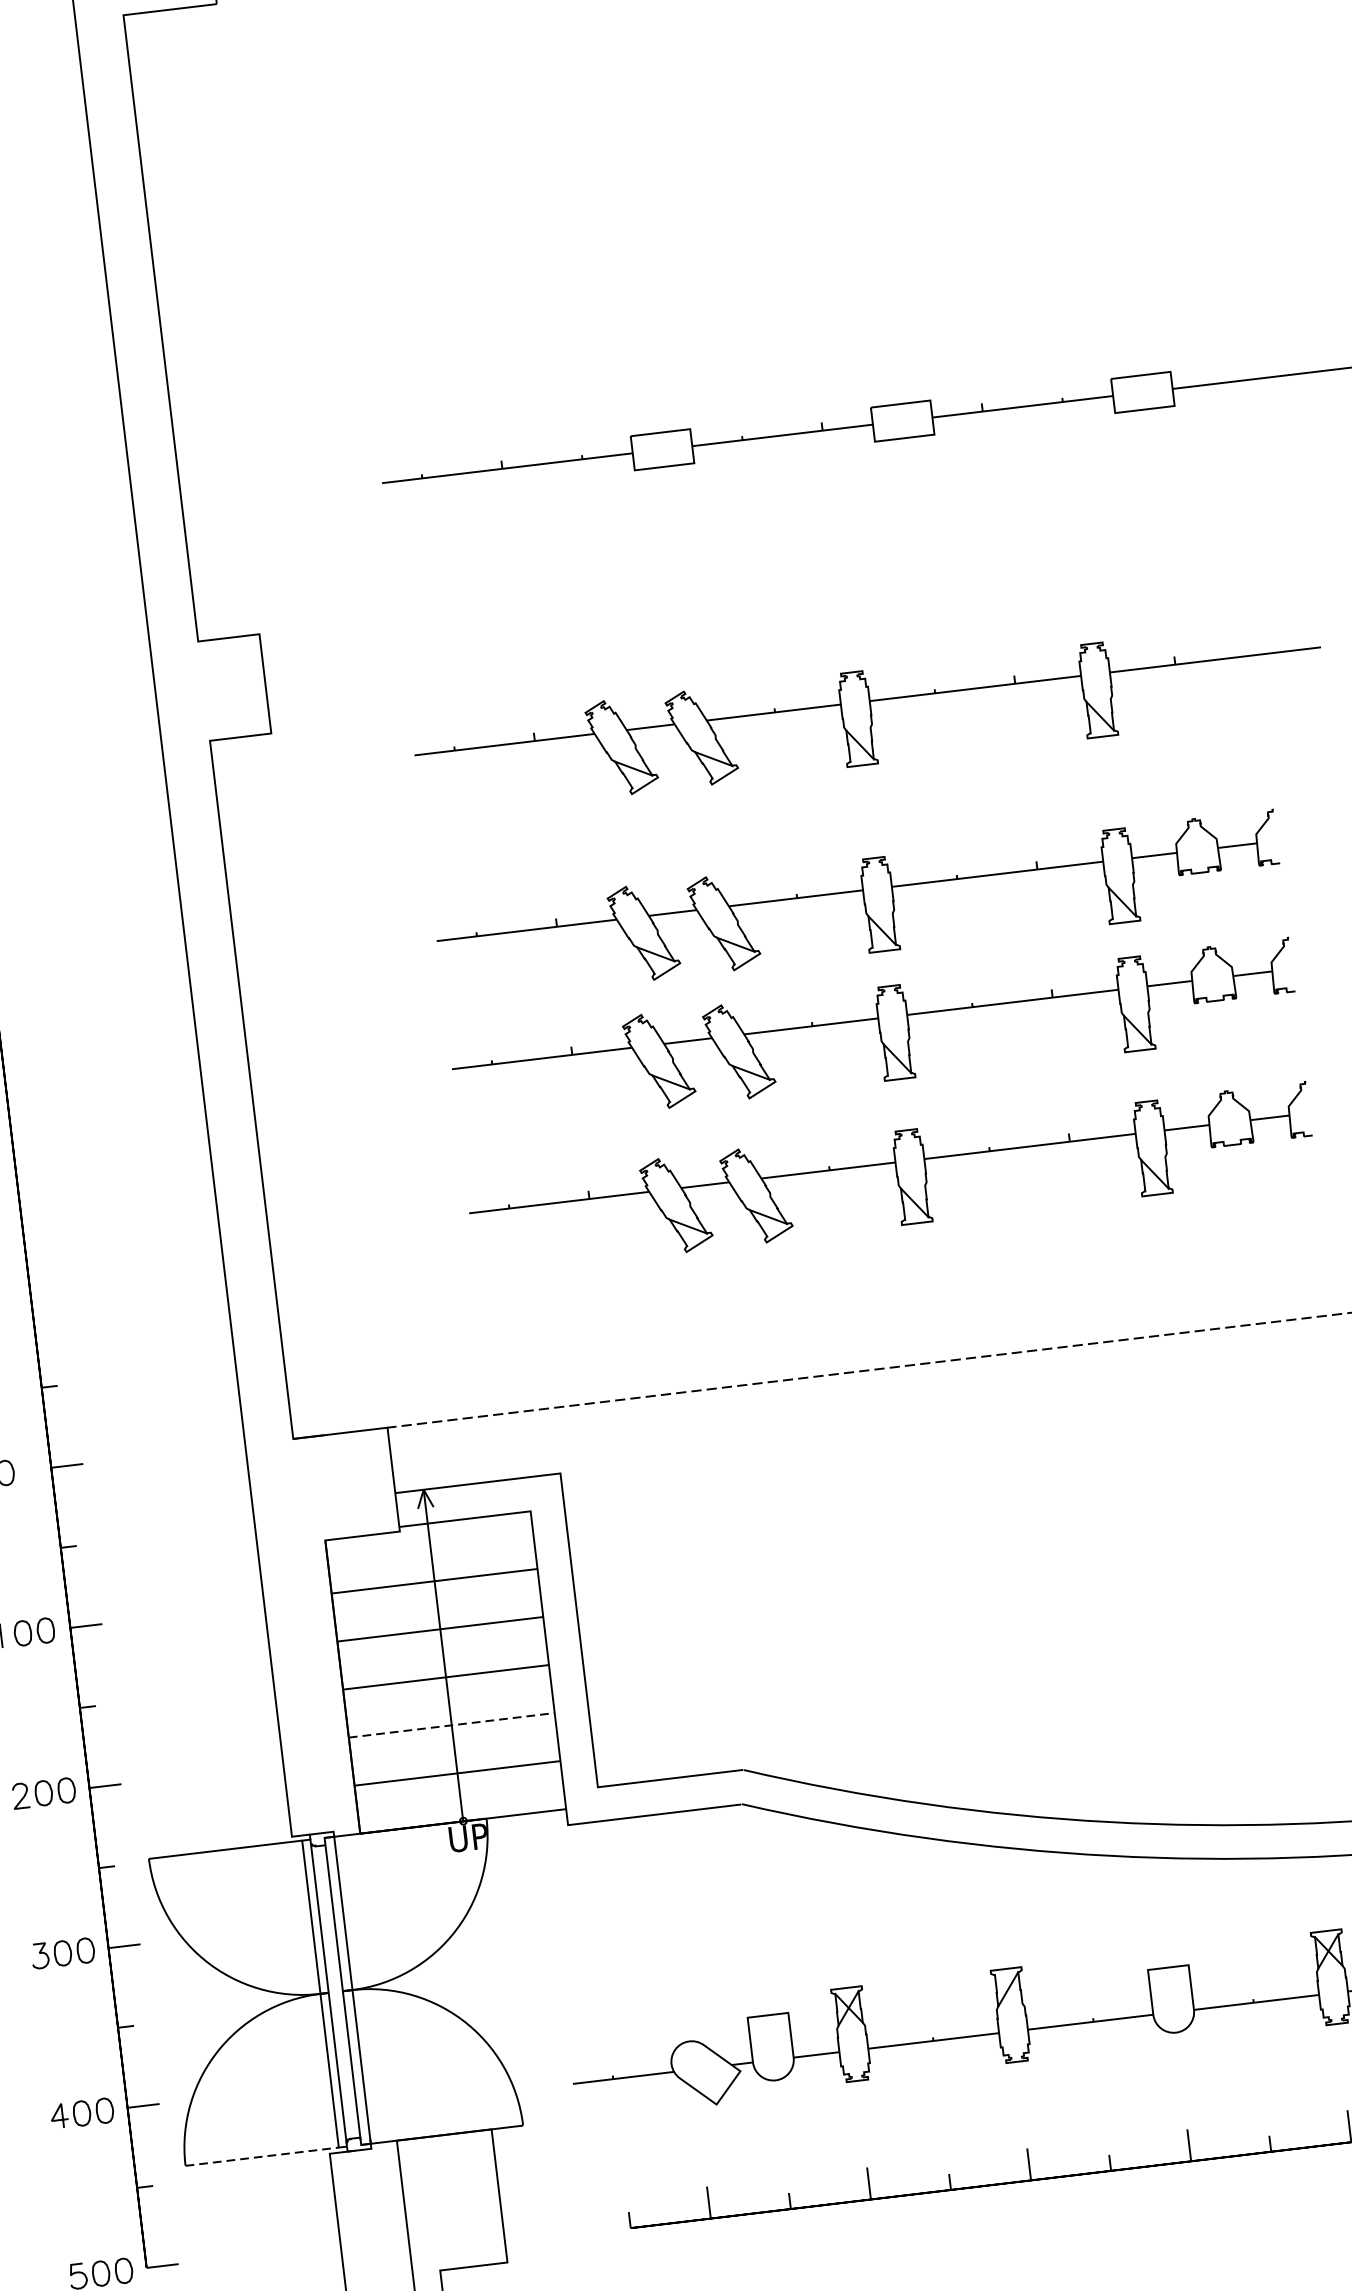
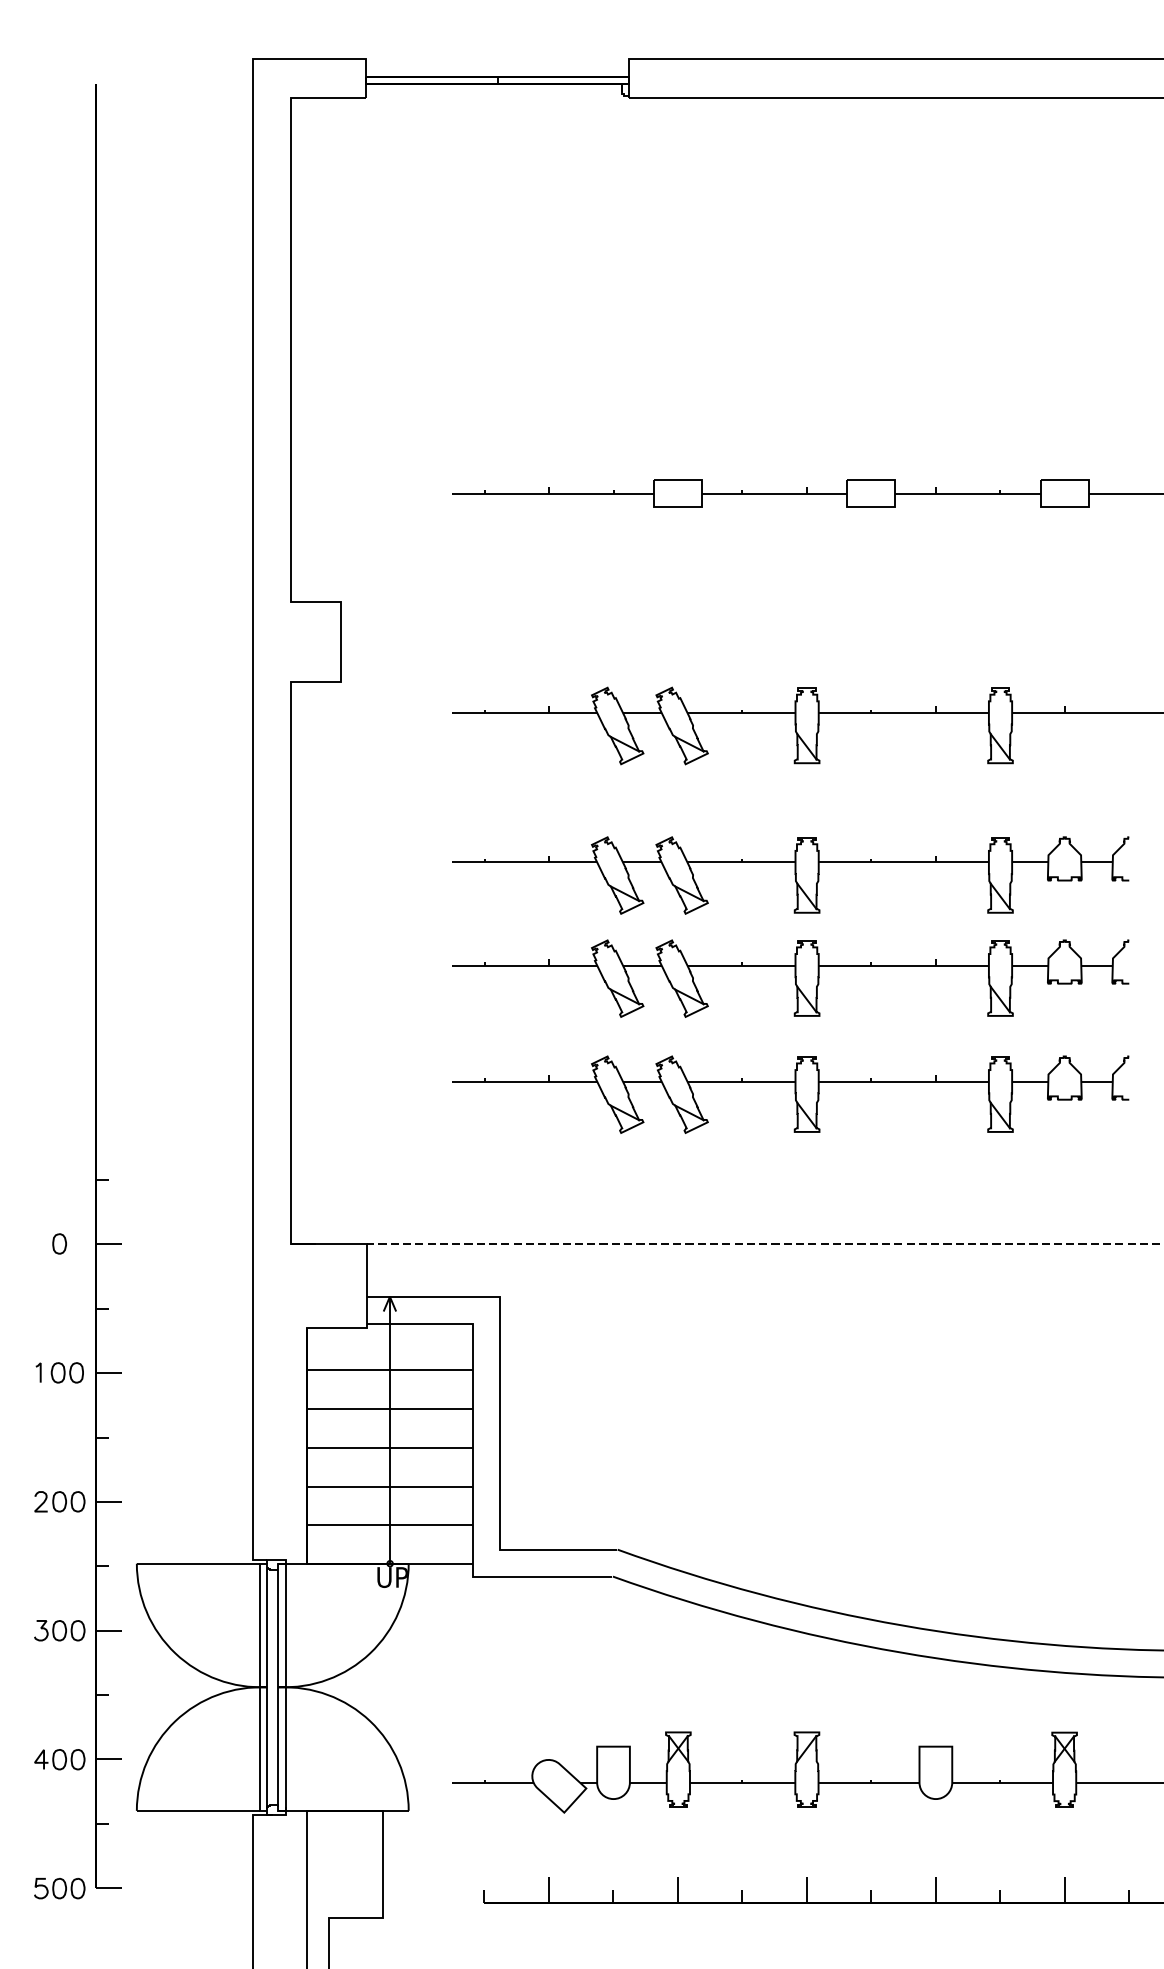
line: (451, 1725) -> (389, 1486), dashed -> solid
line: (262, 2157) -> (198, 1811), dashed -> solid

